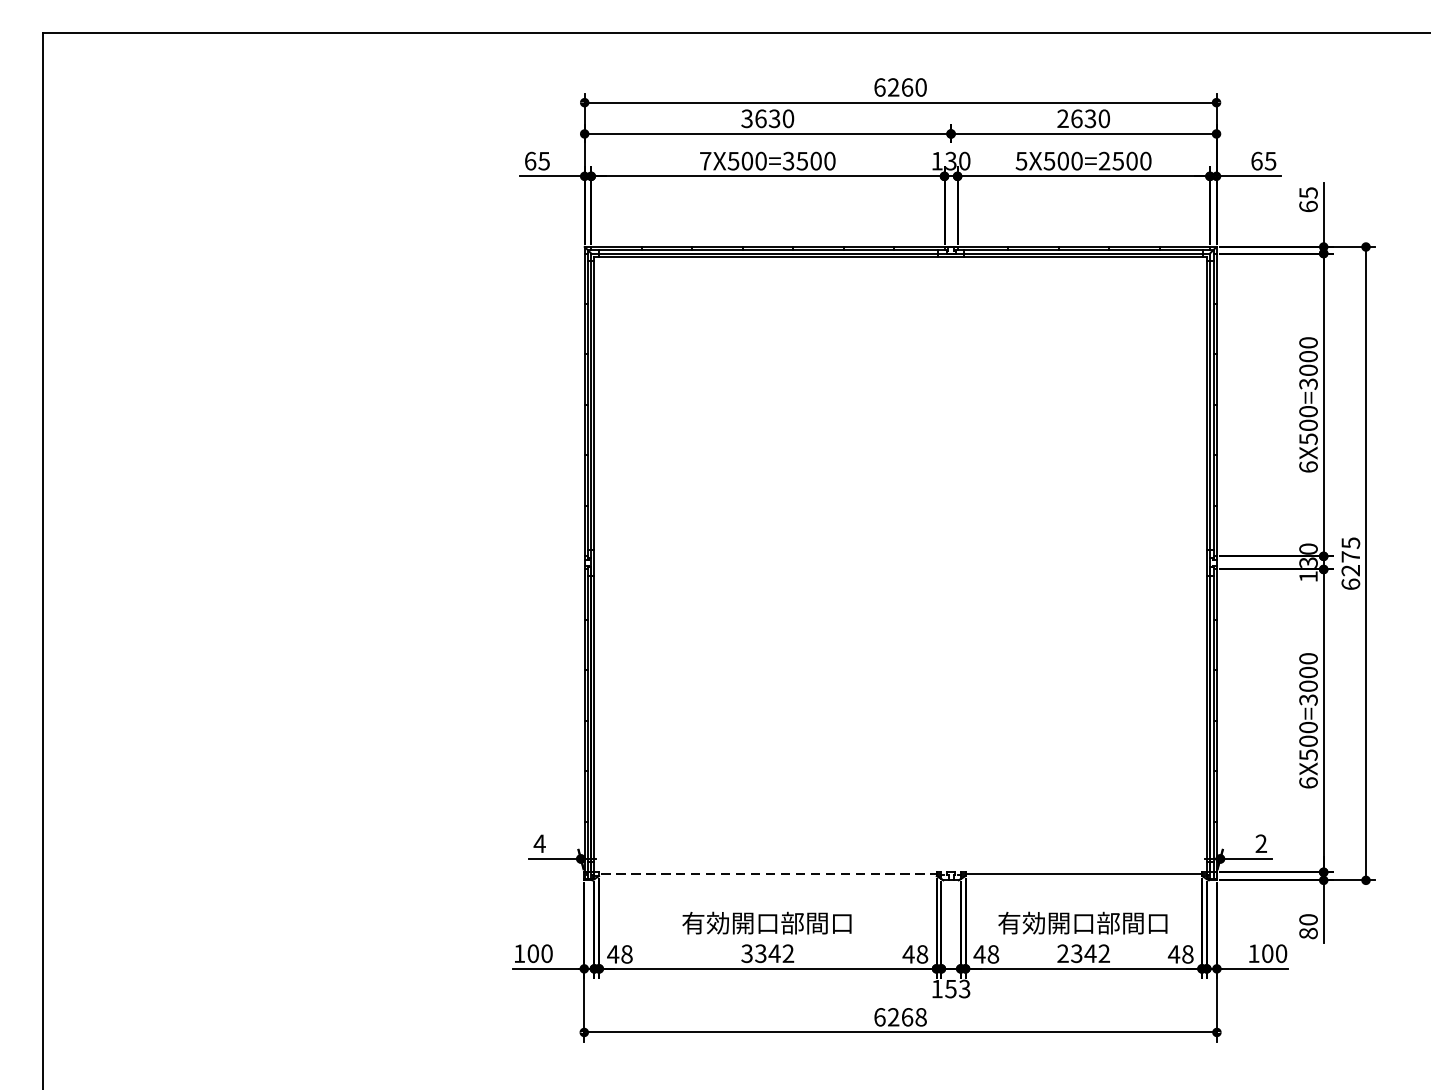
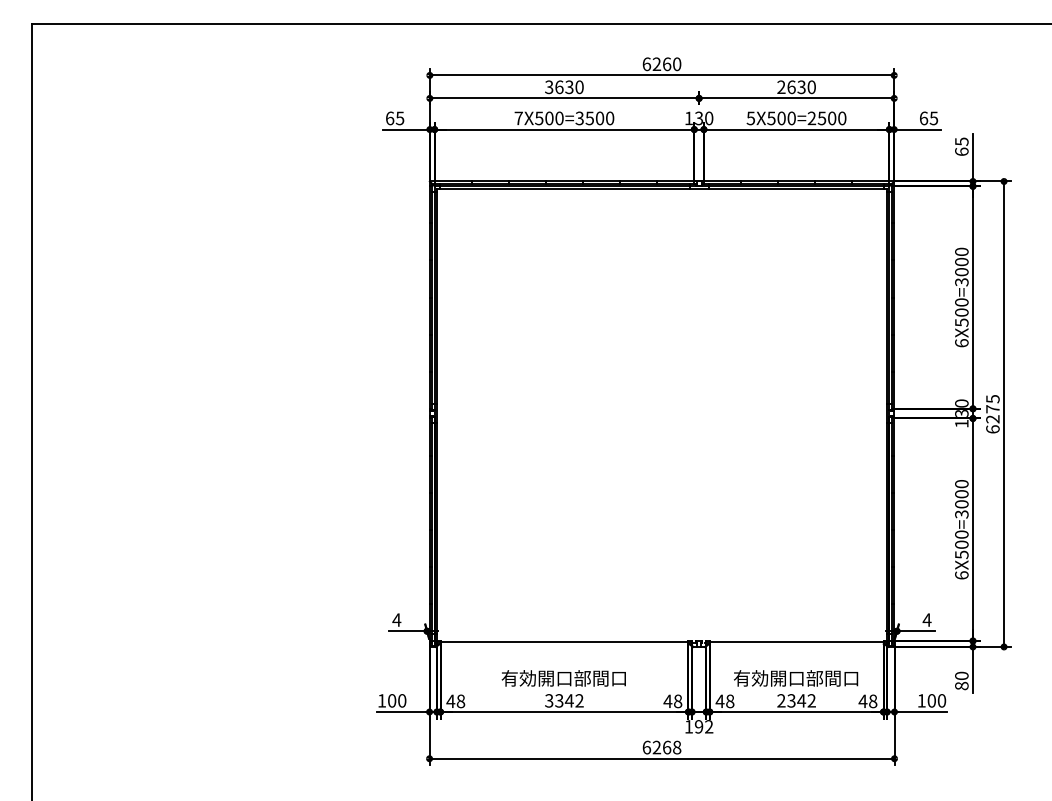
text: (1260, 842) -> (926, 619), 2 -> 4
line: (767, 874) -> (564, 642), dashed -> solid
text: (957, 988) -> (703, 726), 153 -> 192

